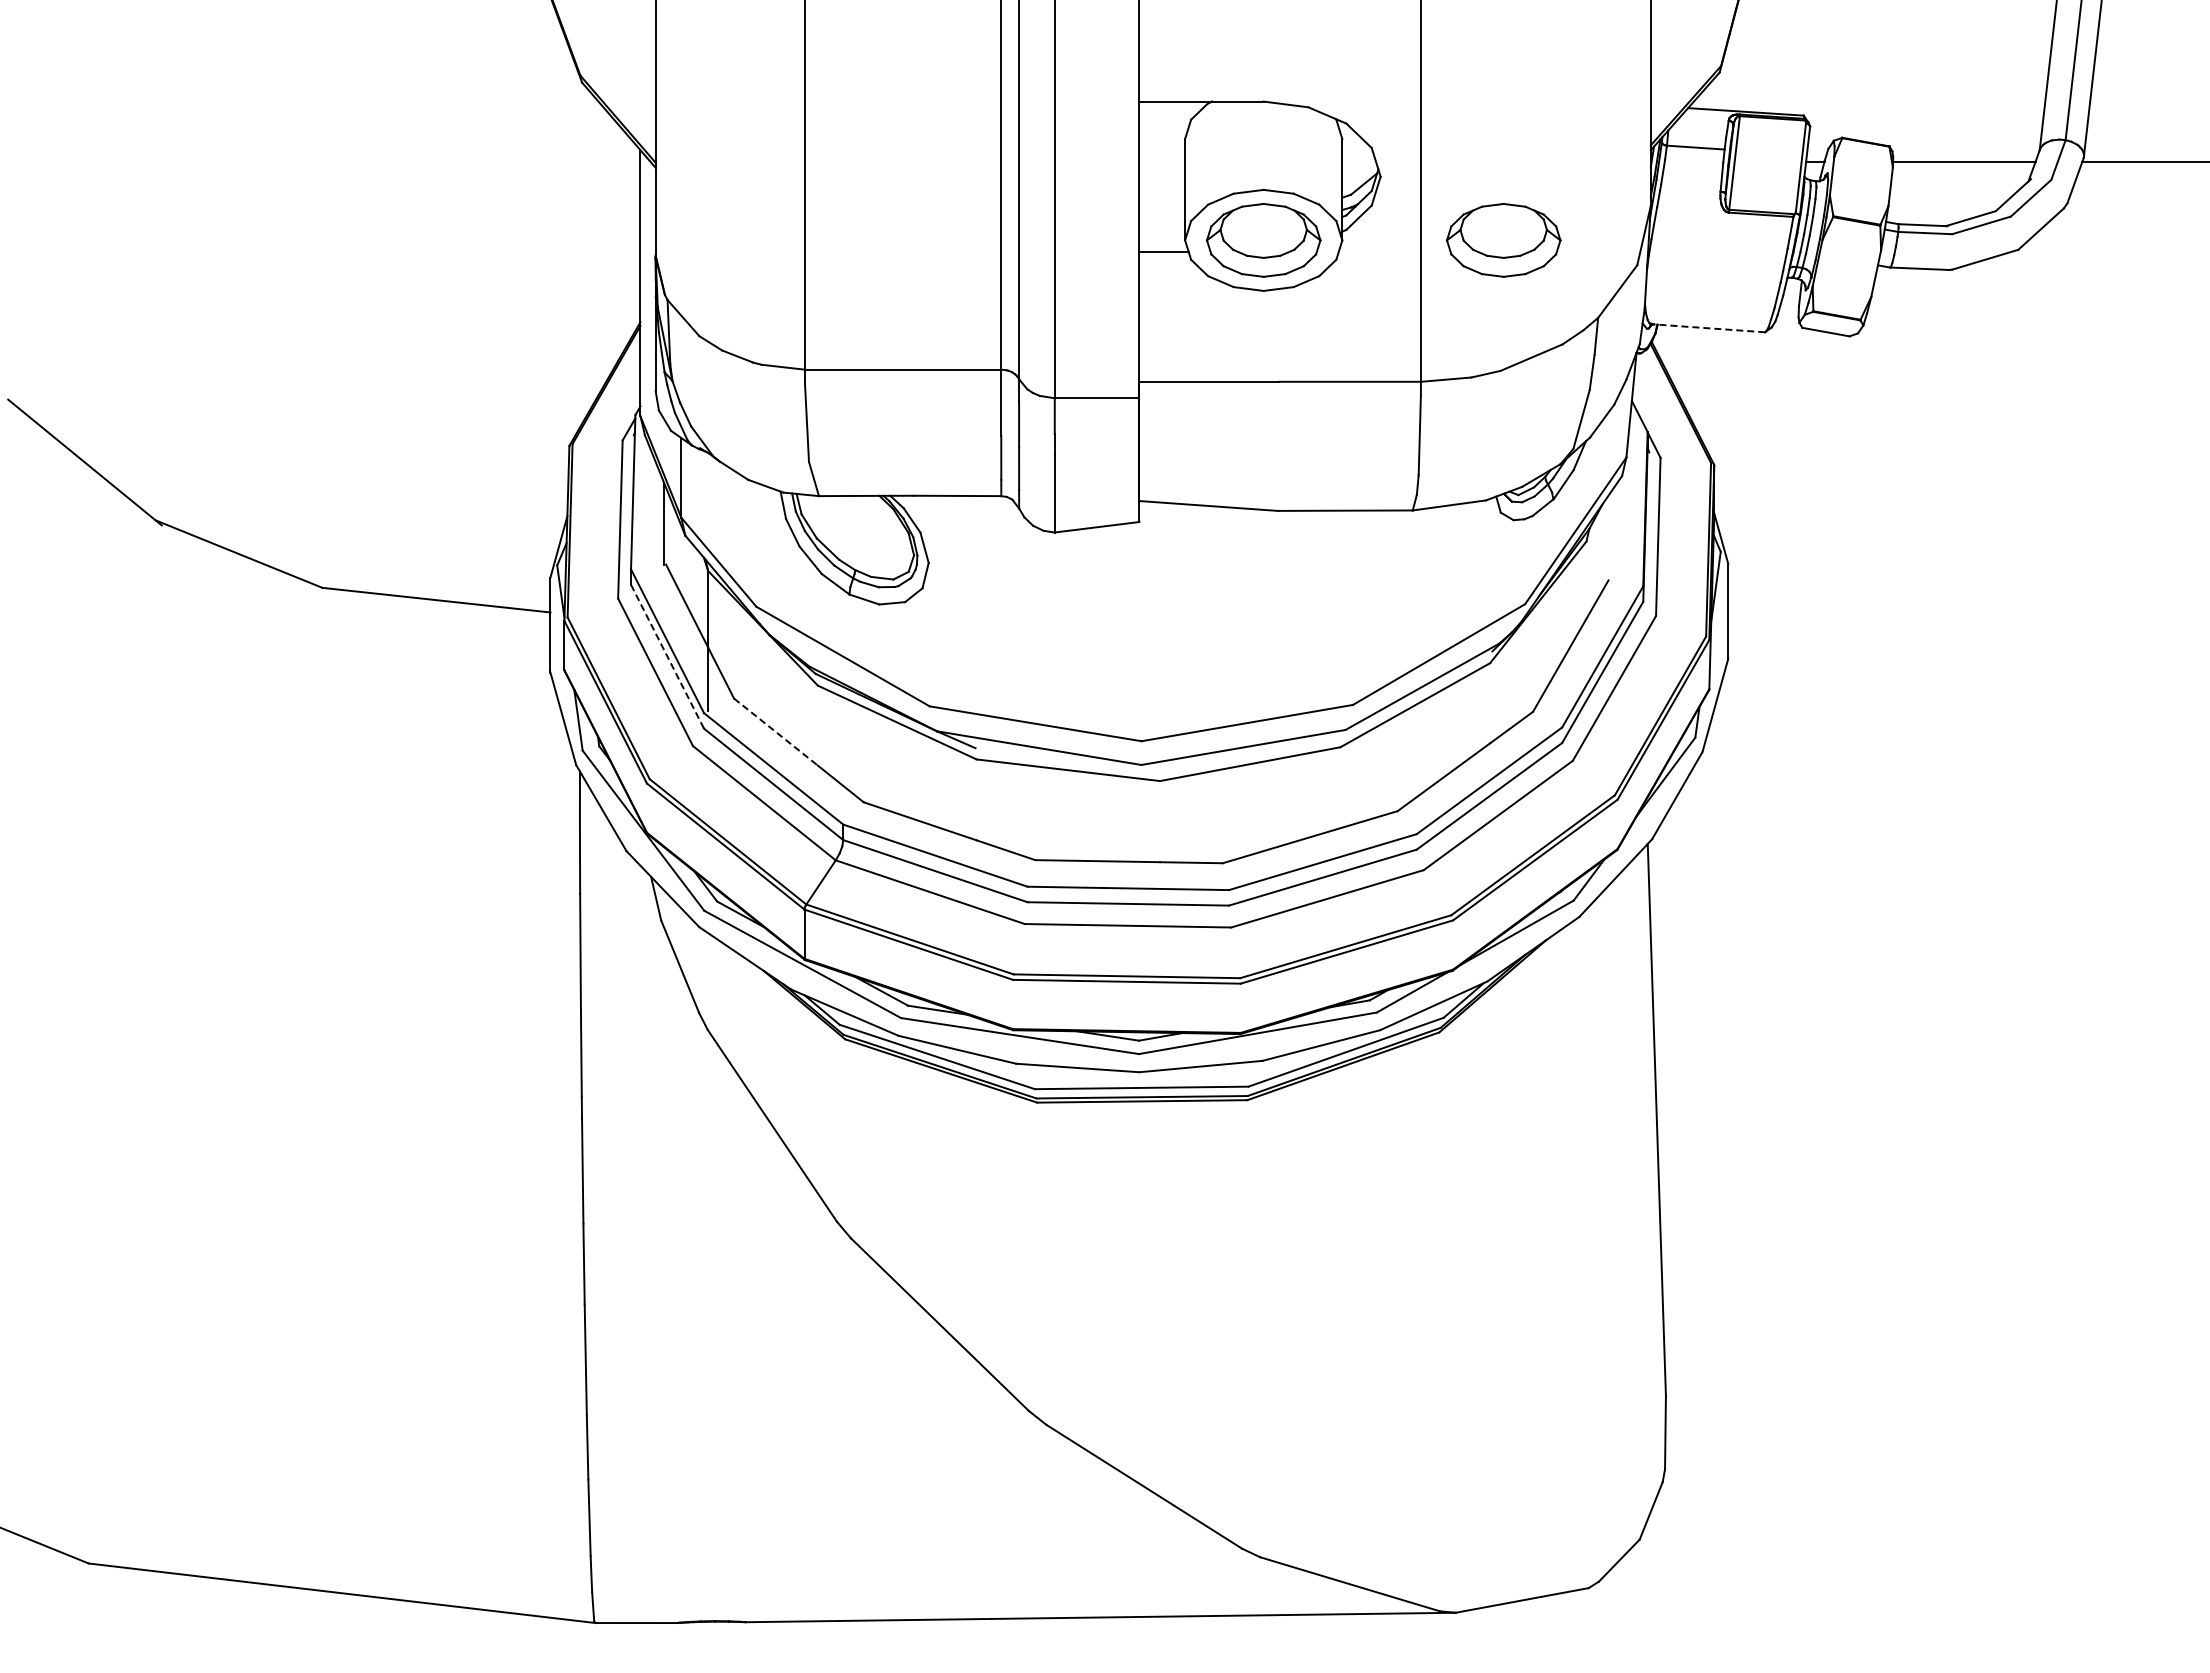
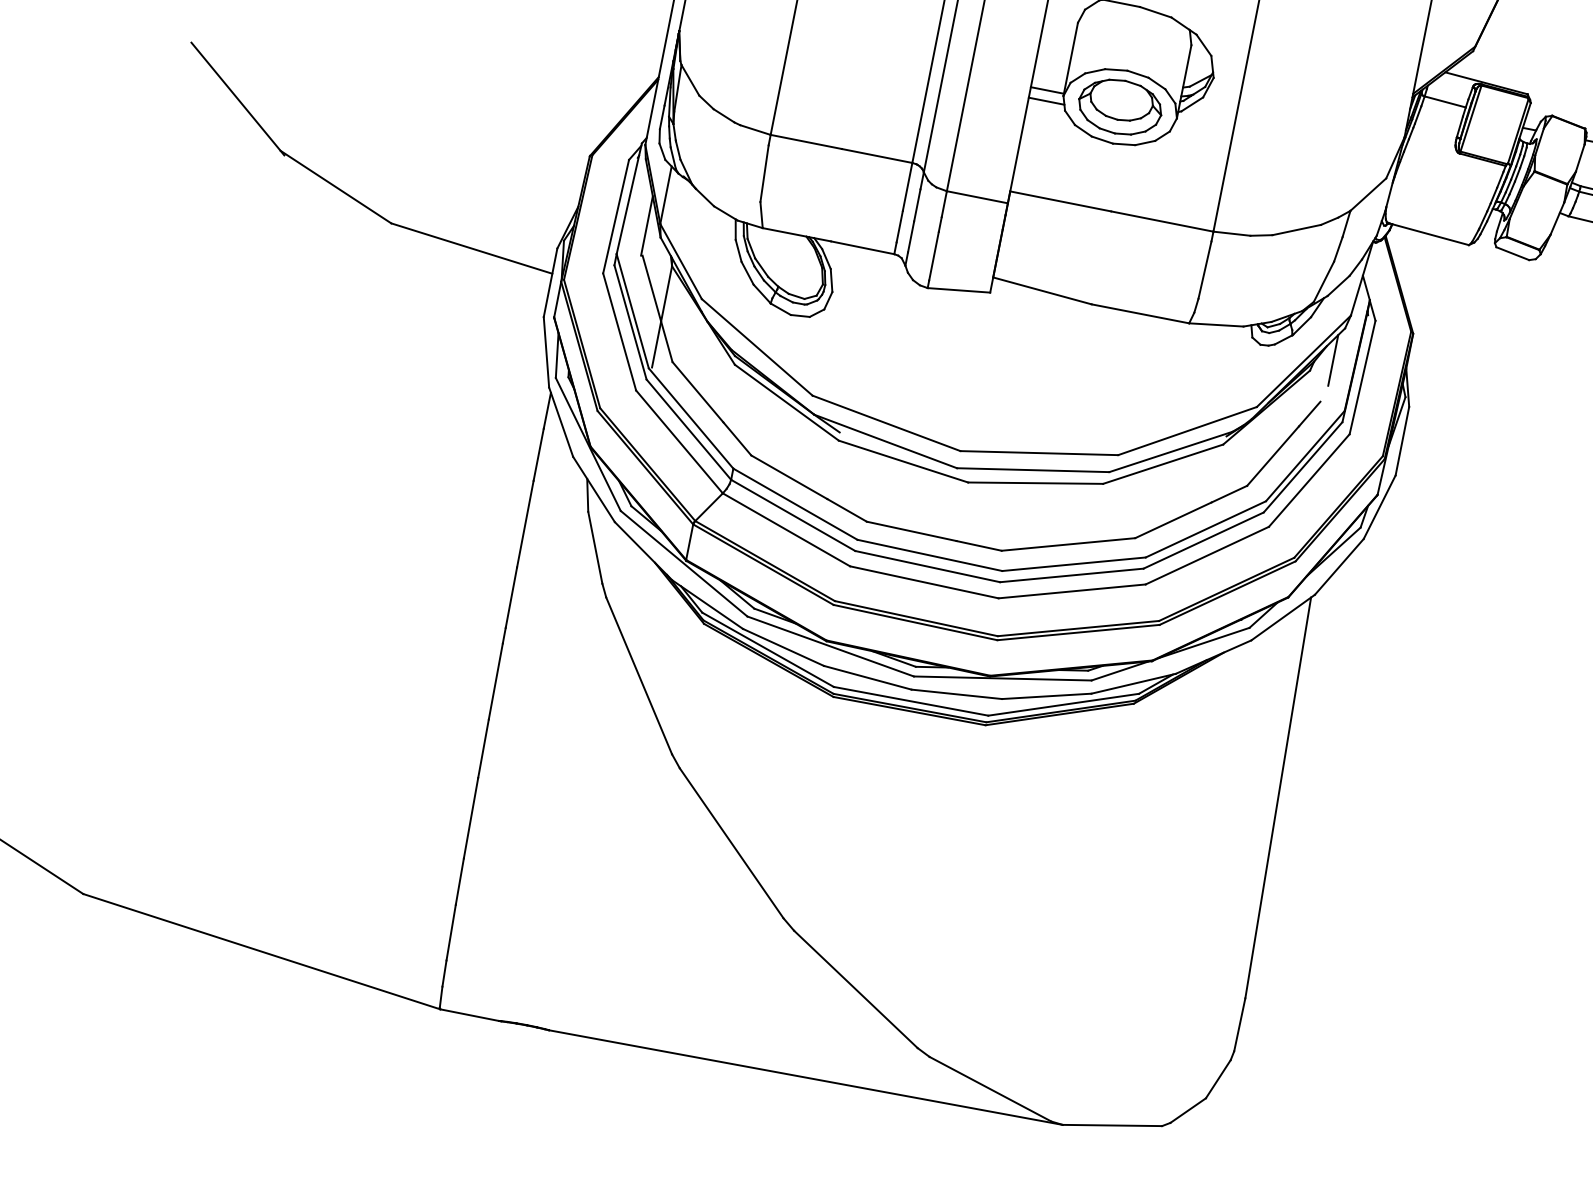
line: (1162, 237) -> (1047, 90), added
part: (1503, 240) -> (1293, 141), removed
line: (1709, 328) -> (1429, 234), dashed -> solid
line: (1614, 521) -> (1333, 360), added
line: (667, 656) -> (630, 322), dashed -> solid
line: (775, 732) -> (697, 392), dashed -> solid

